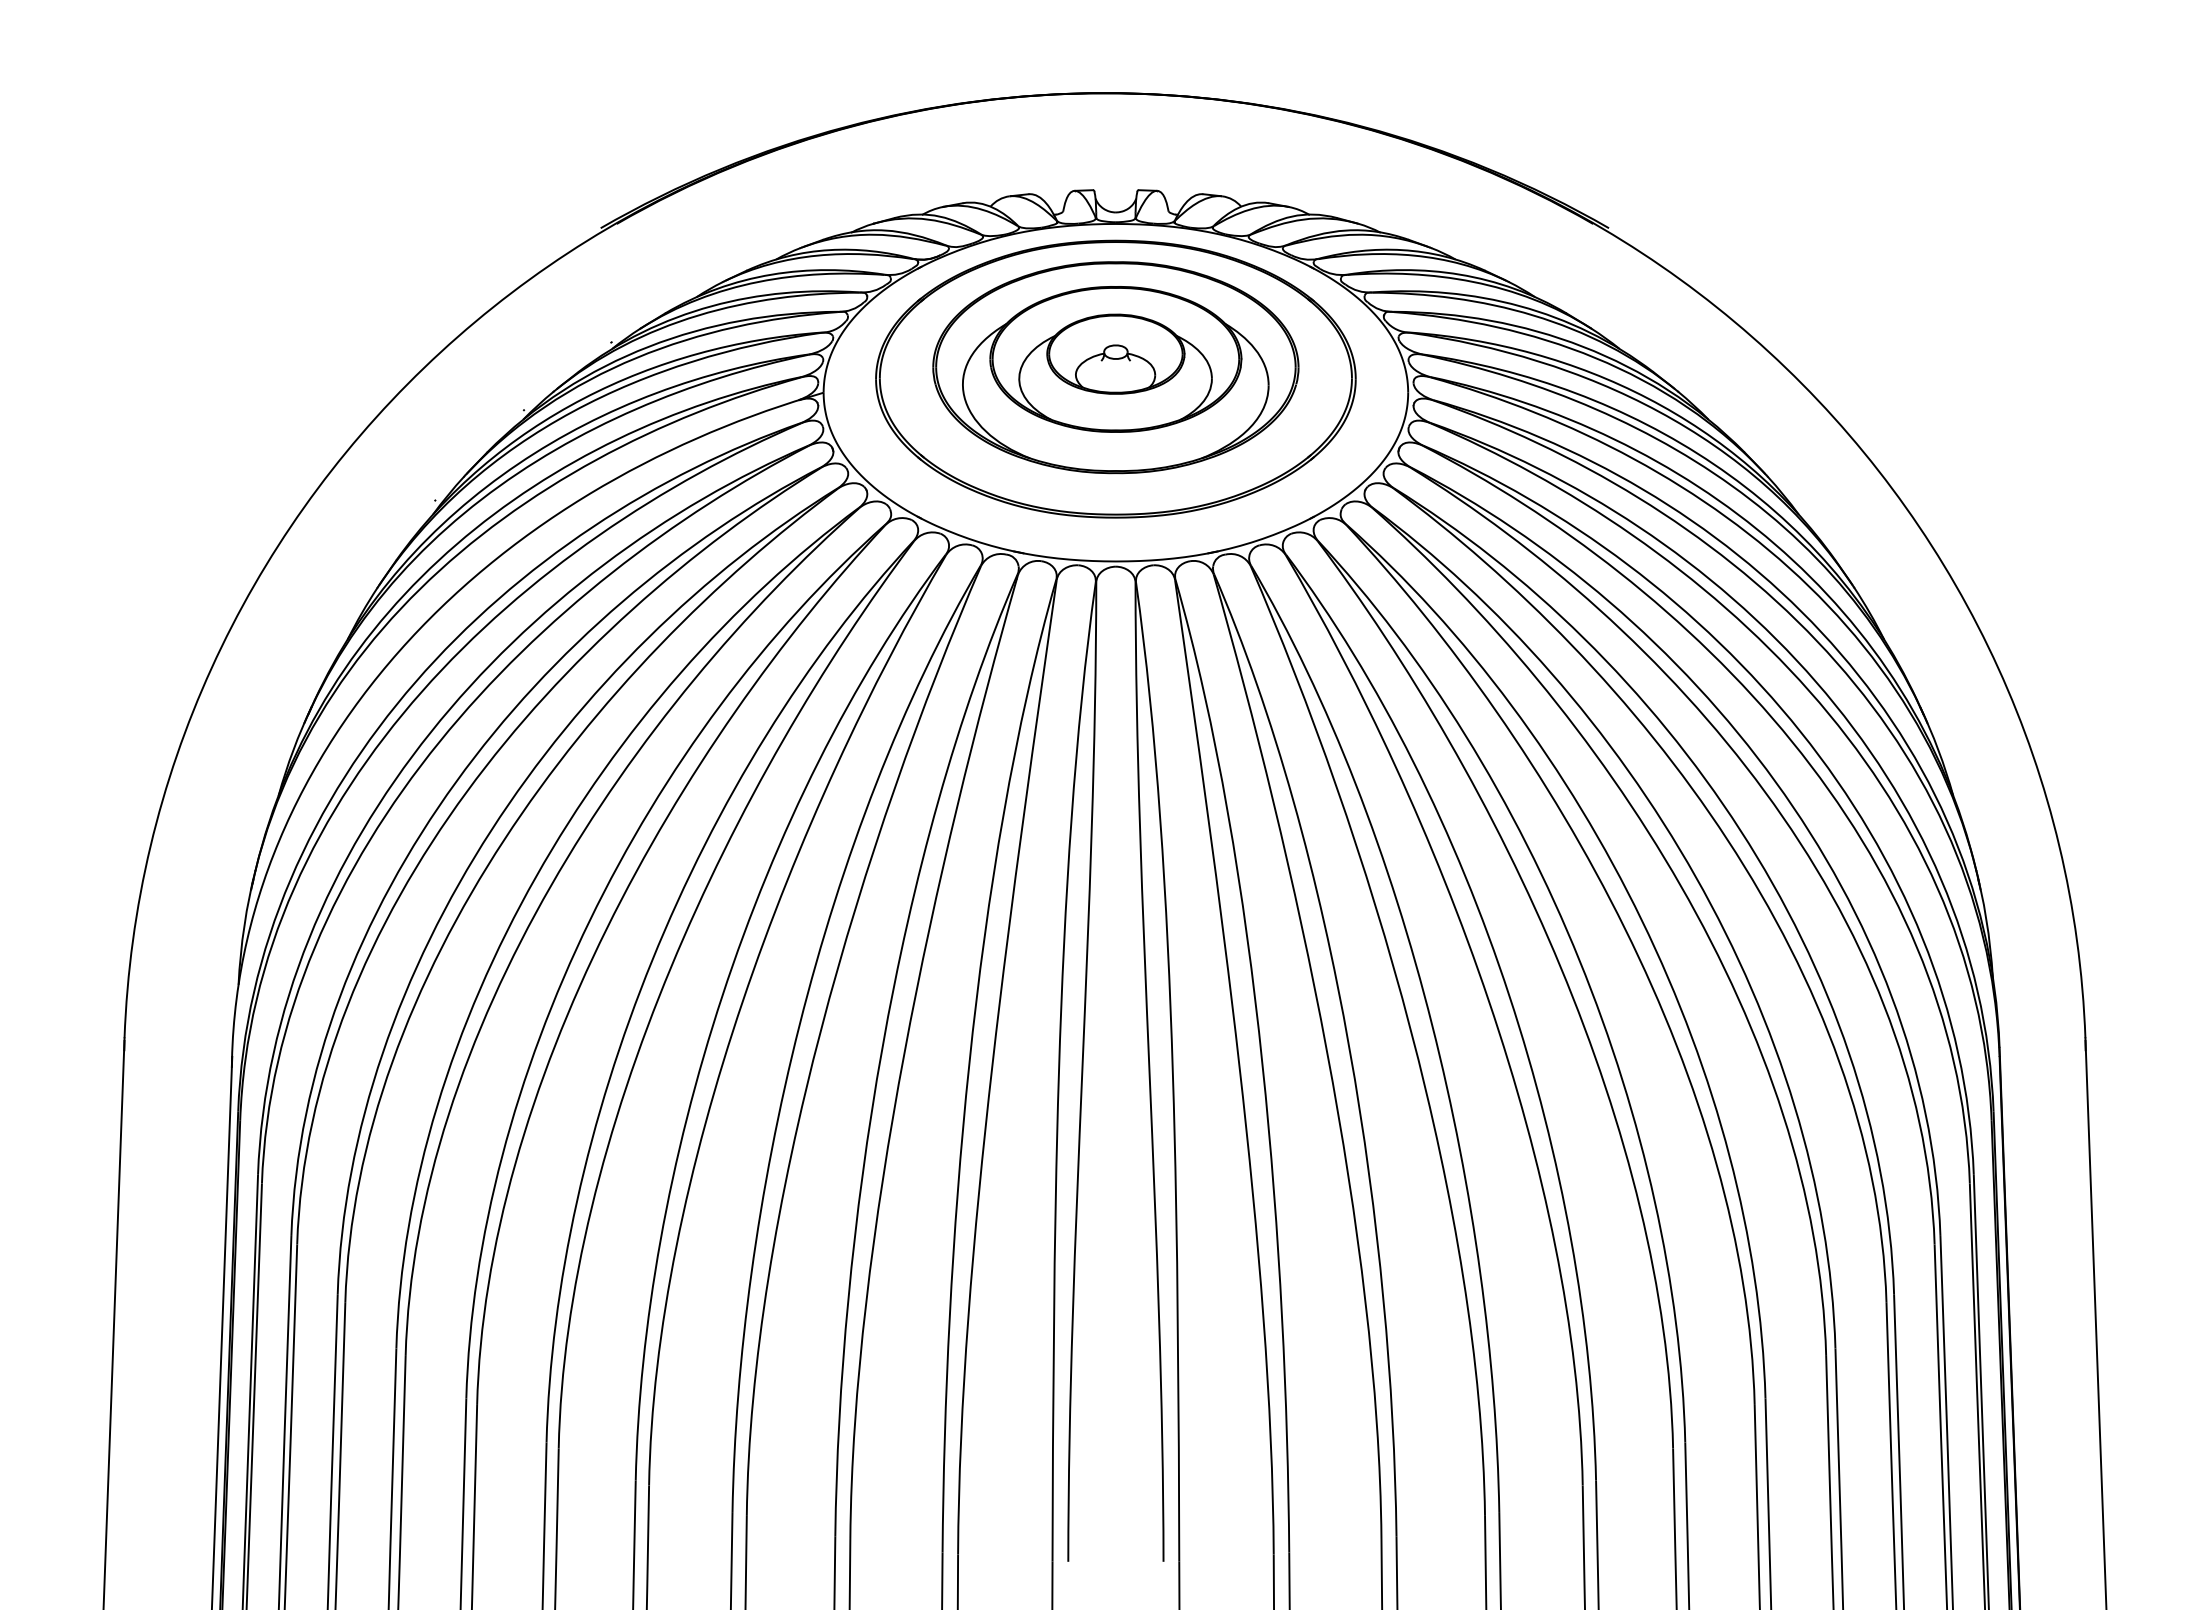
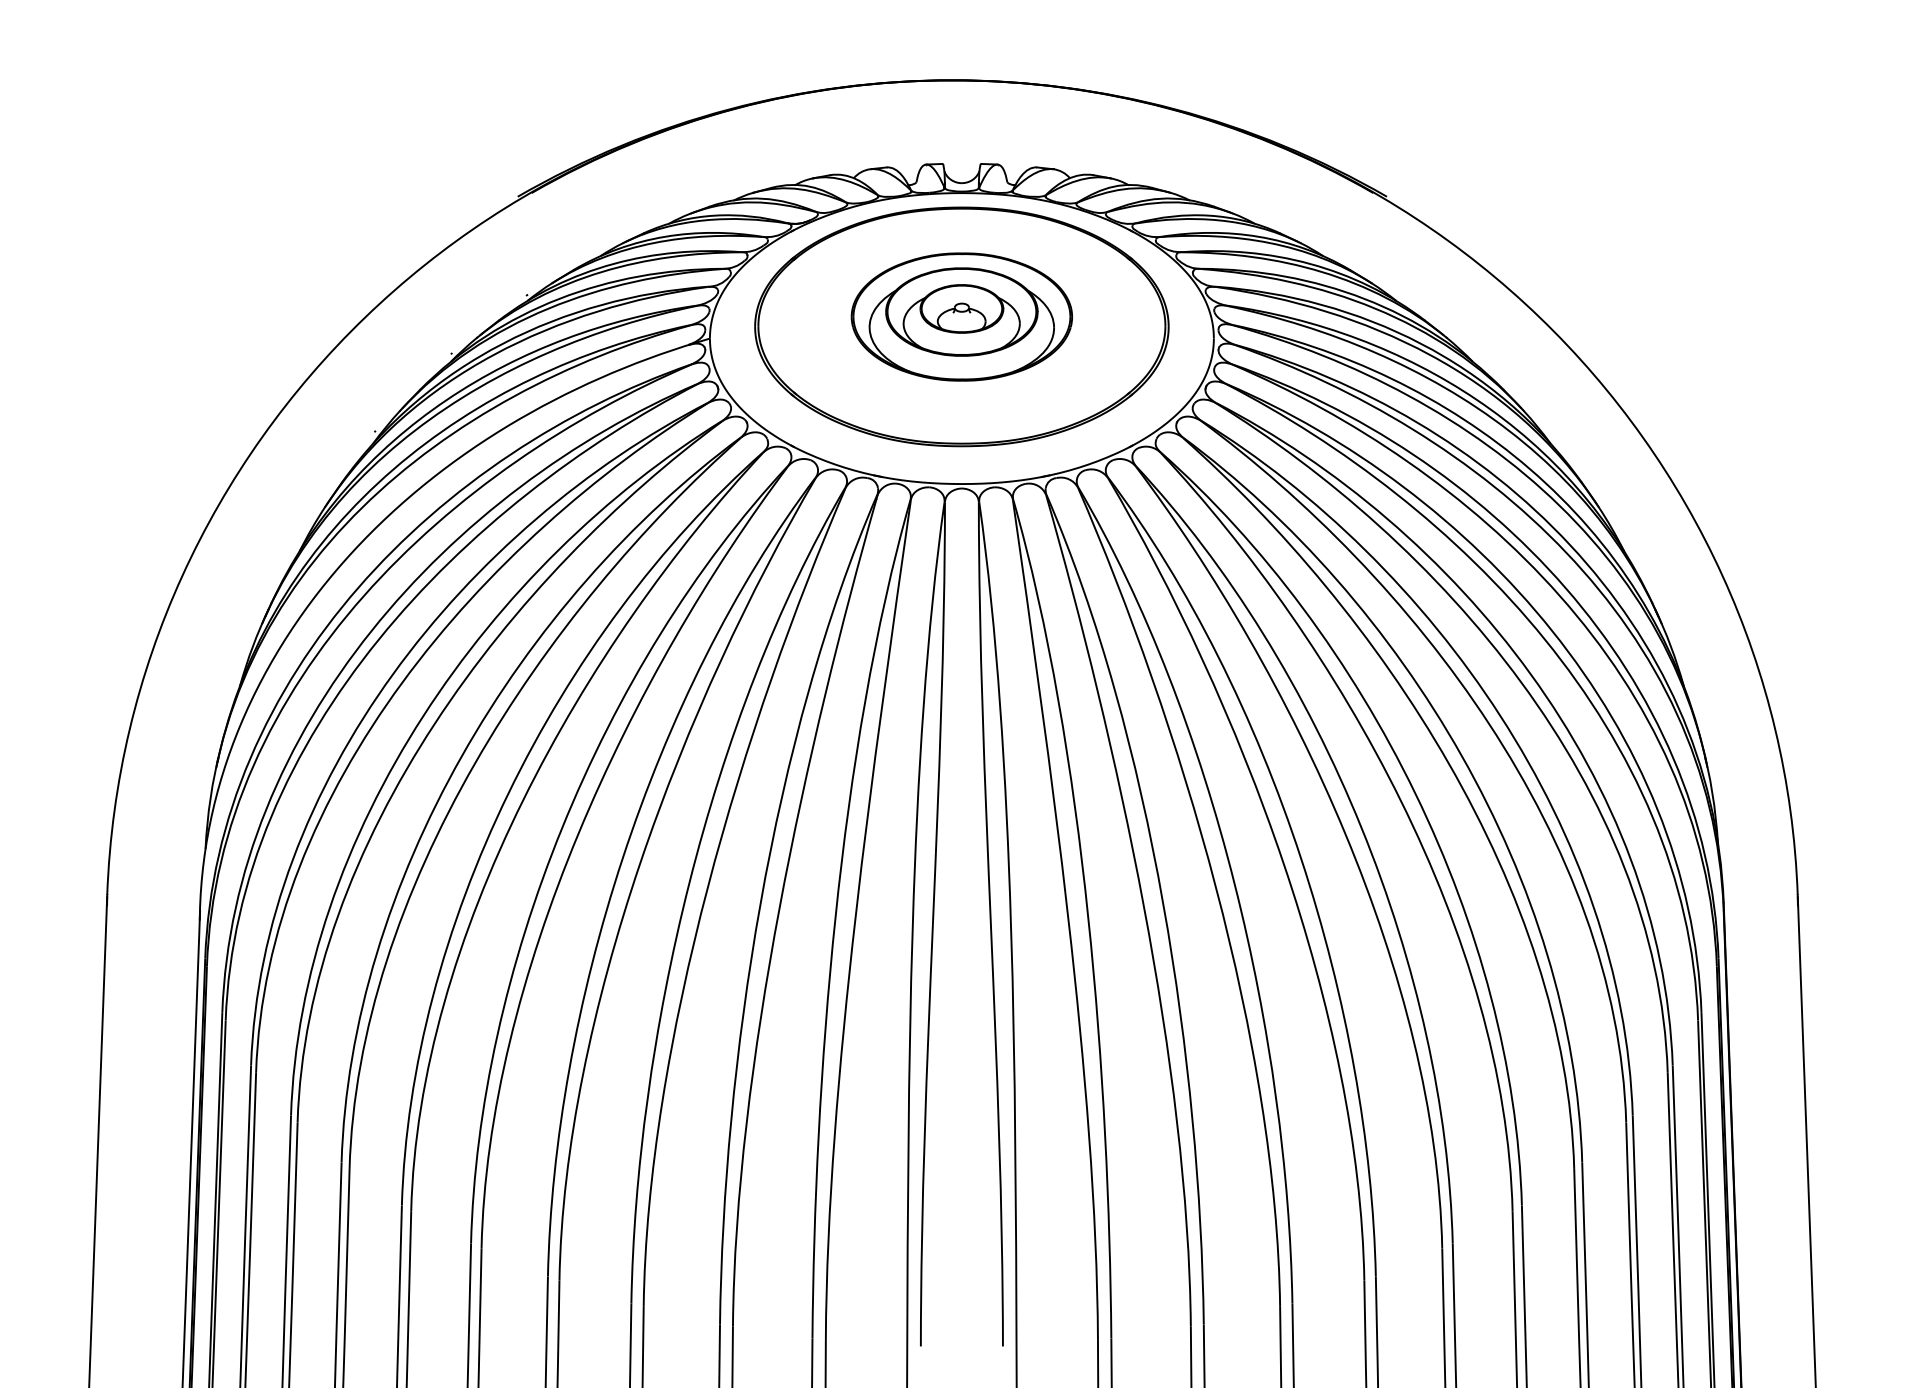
part: (1115, 367) -> (961, 316), size x0.7

